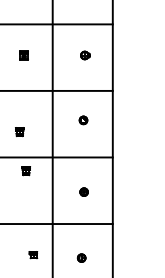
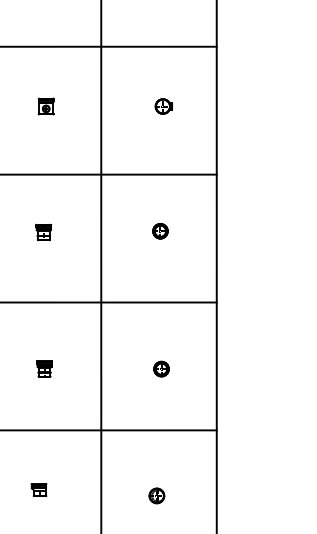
part: (19, 132) -> (43, 233), moved
part: (25, 171) -> (43, 369), moved
part: (33, 255) -> (39, 490), moved

